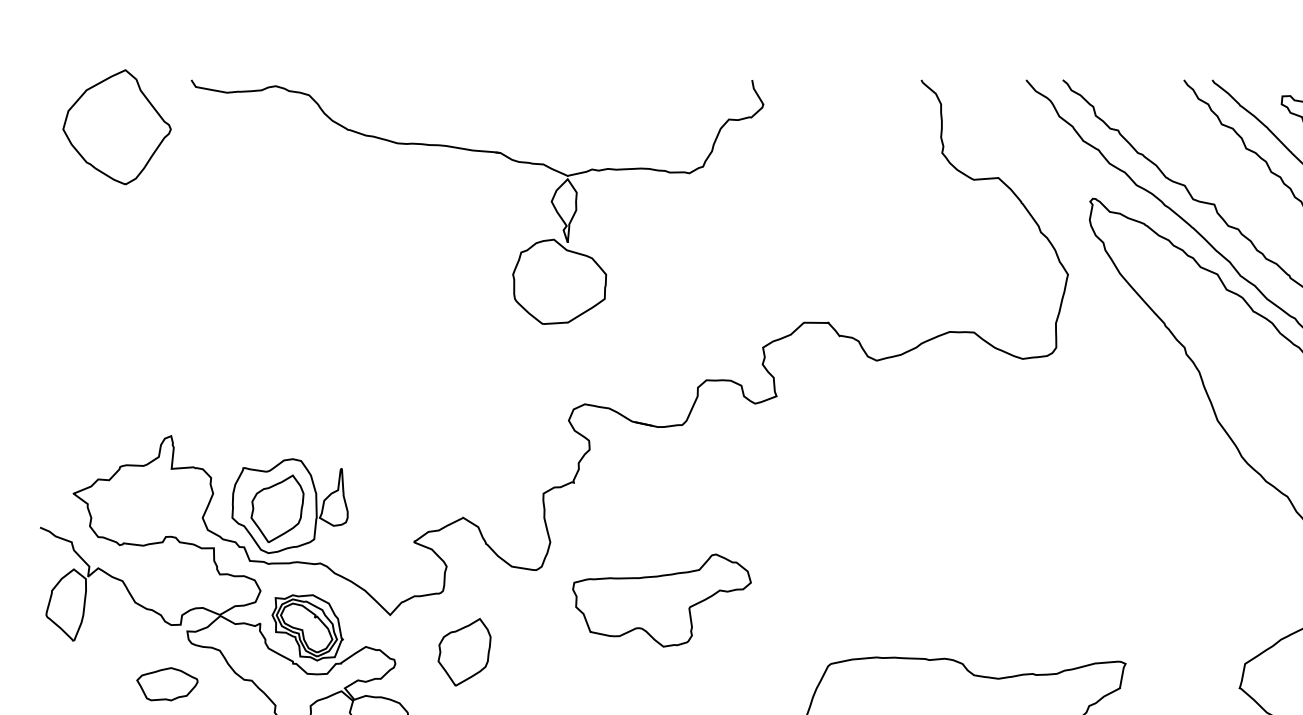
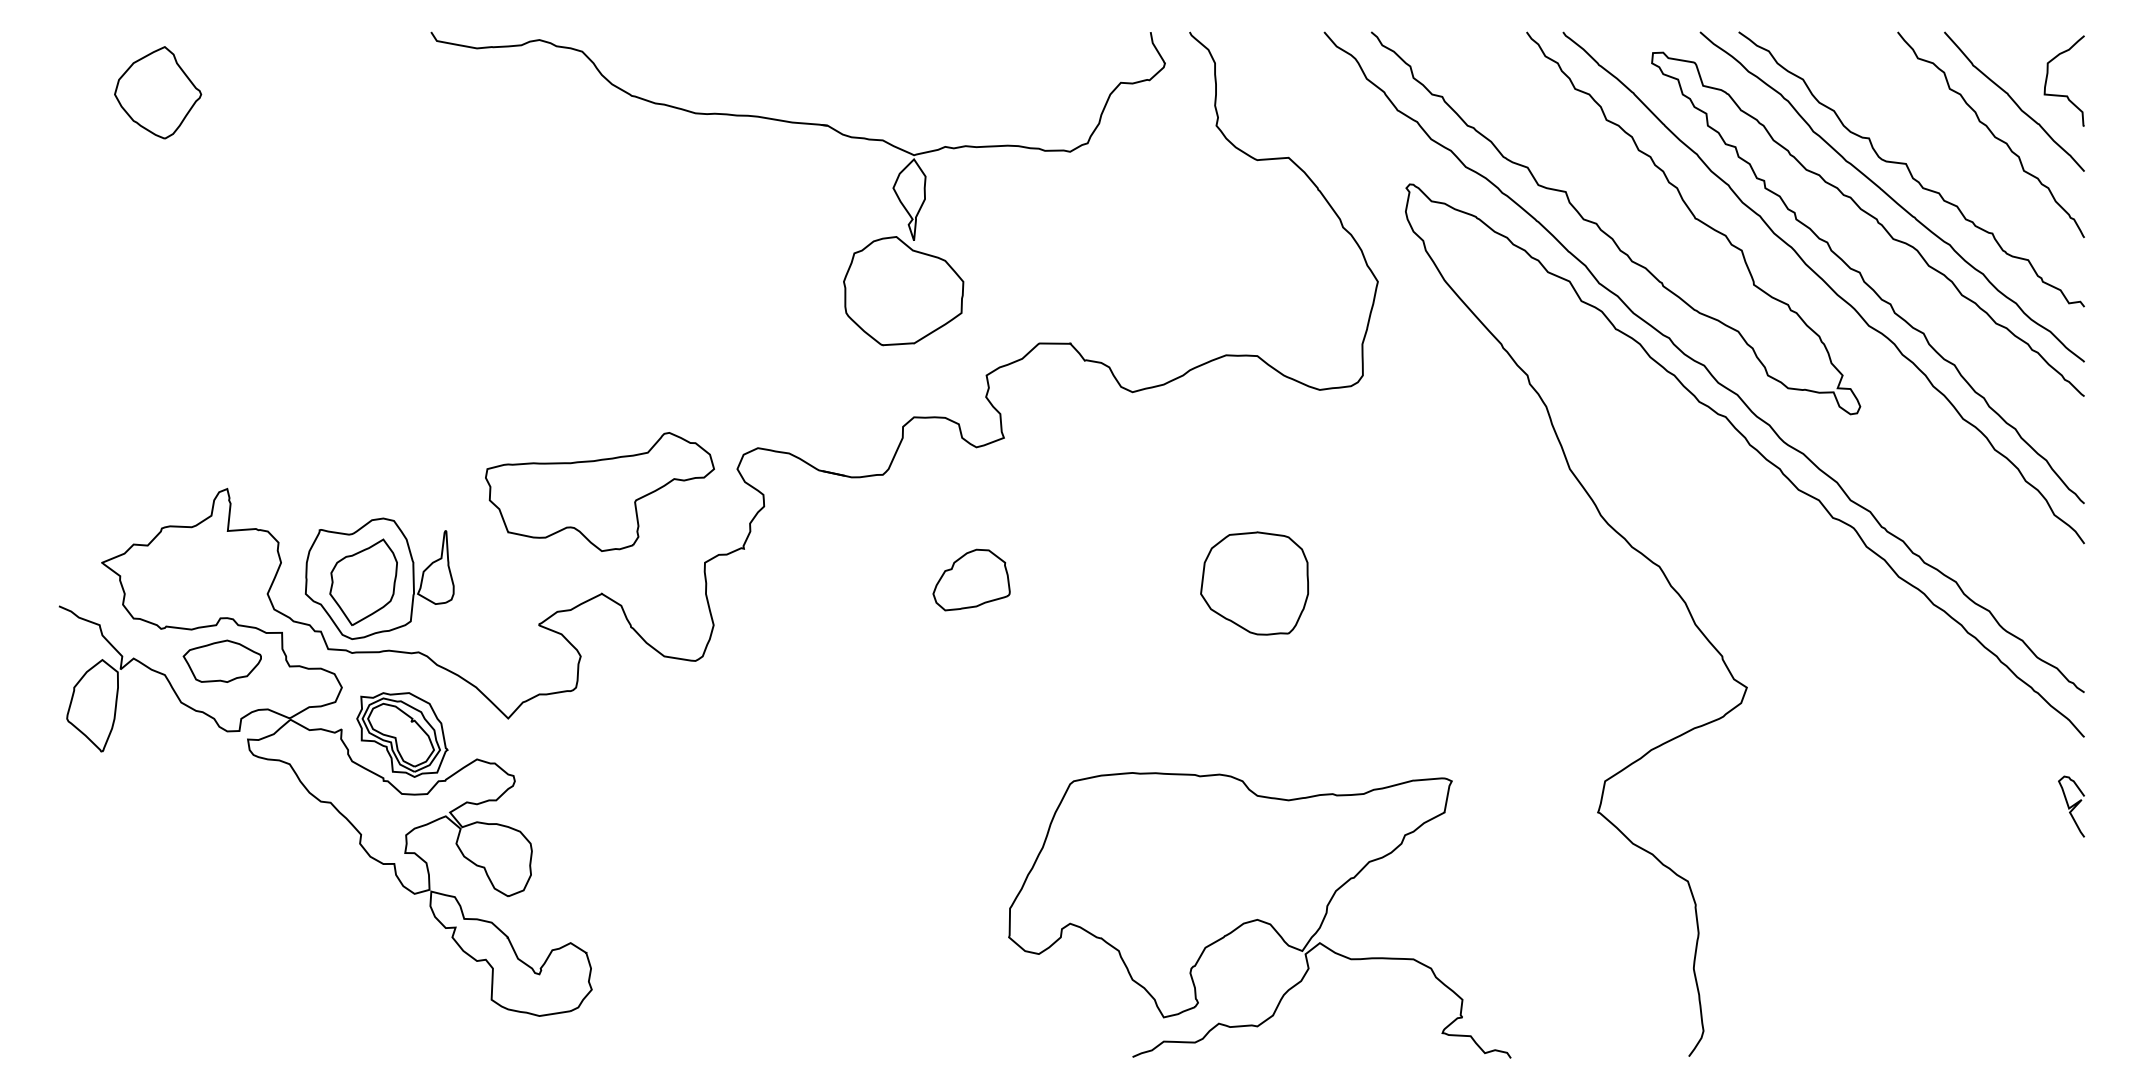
part: (117, 127) -> (158, 92), size x0.62
part: (479, 152) -> (800, 124), moved
part: (751, 506) -> (971, 579), added
part: (971, 509) -> (1254, 583), added
part: (661, 600) -> (599, 491), moved
part: (464, 651) -> (603, 765), removed
part: (166, 683) -> (221, 660), moved

